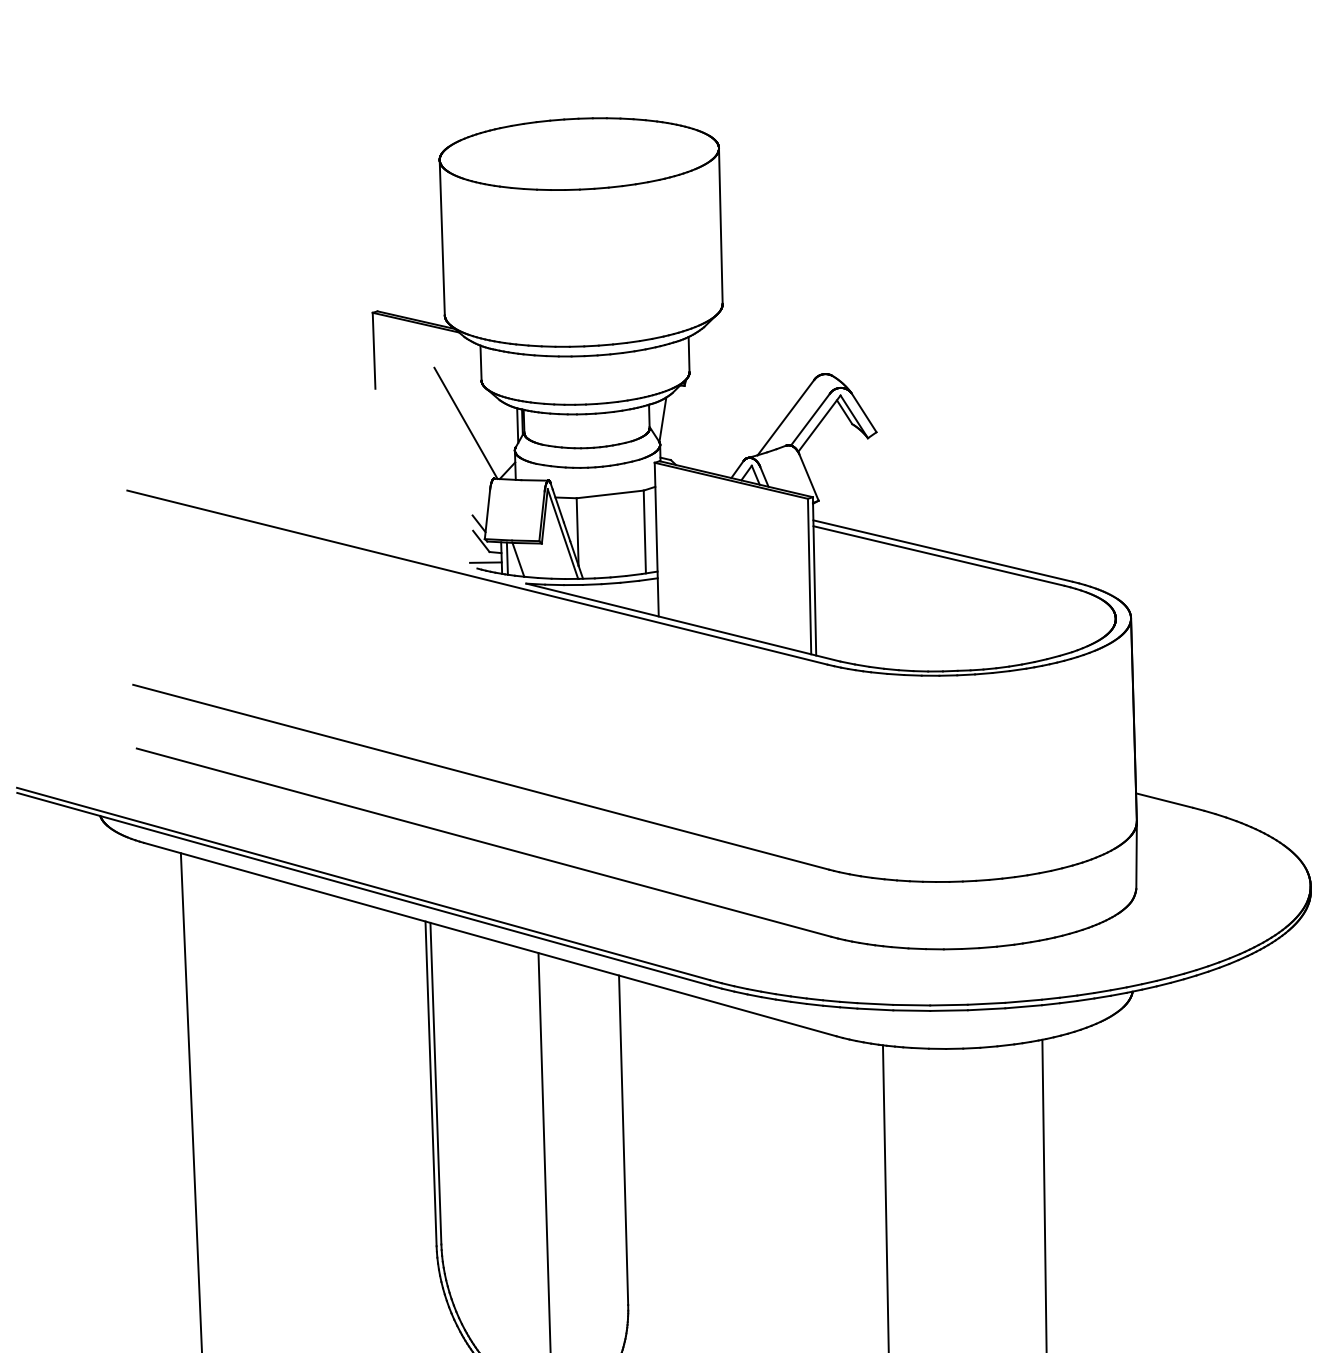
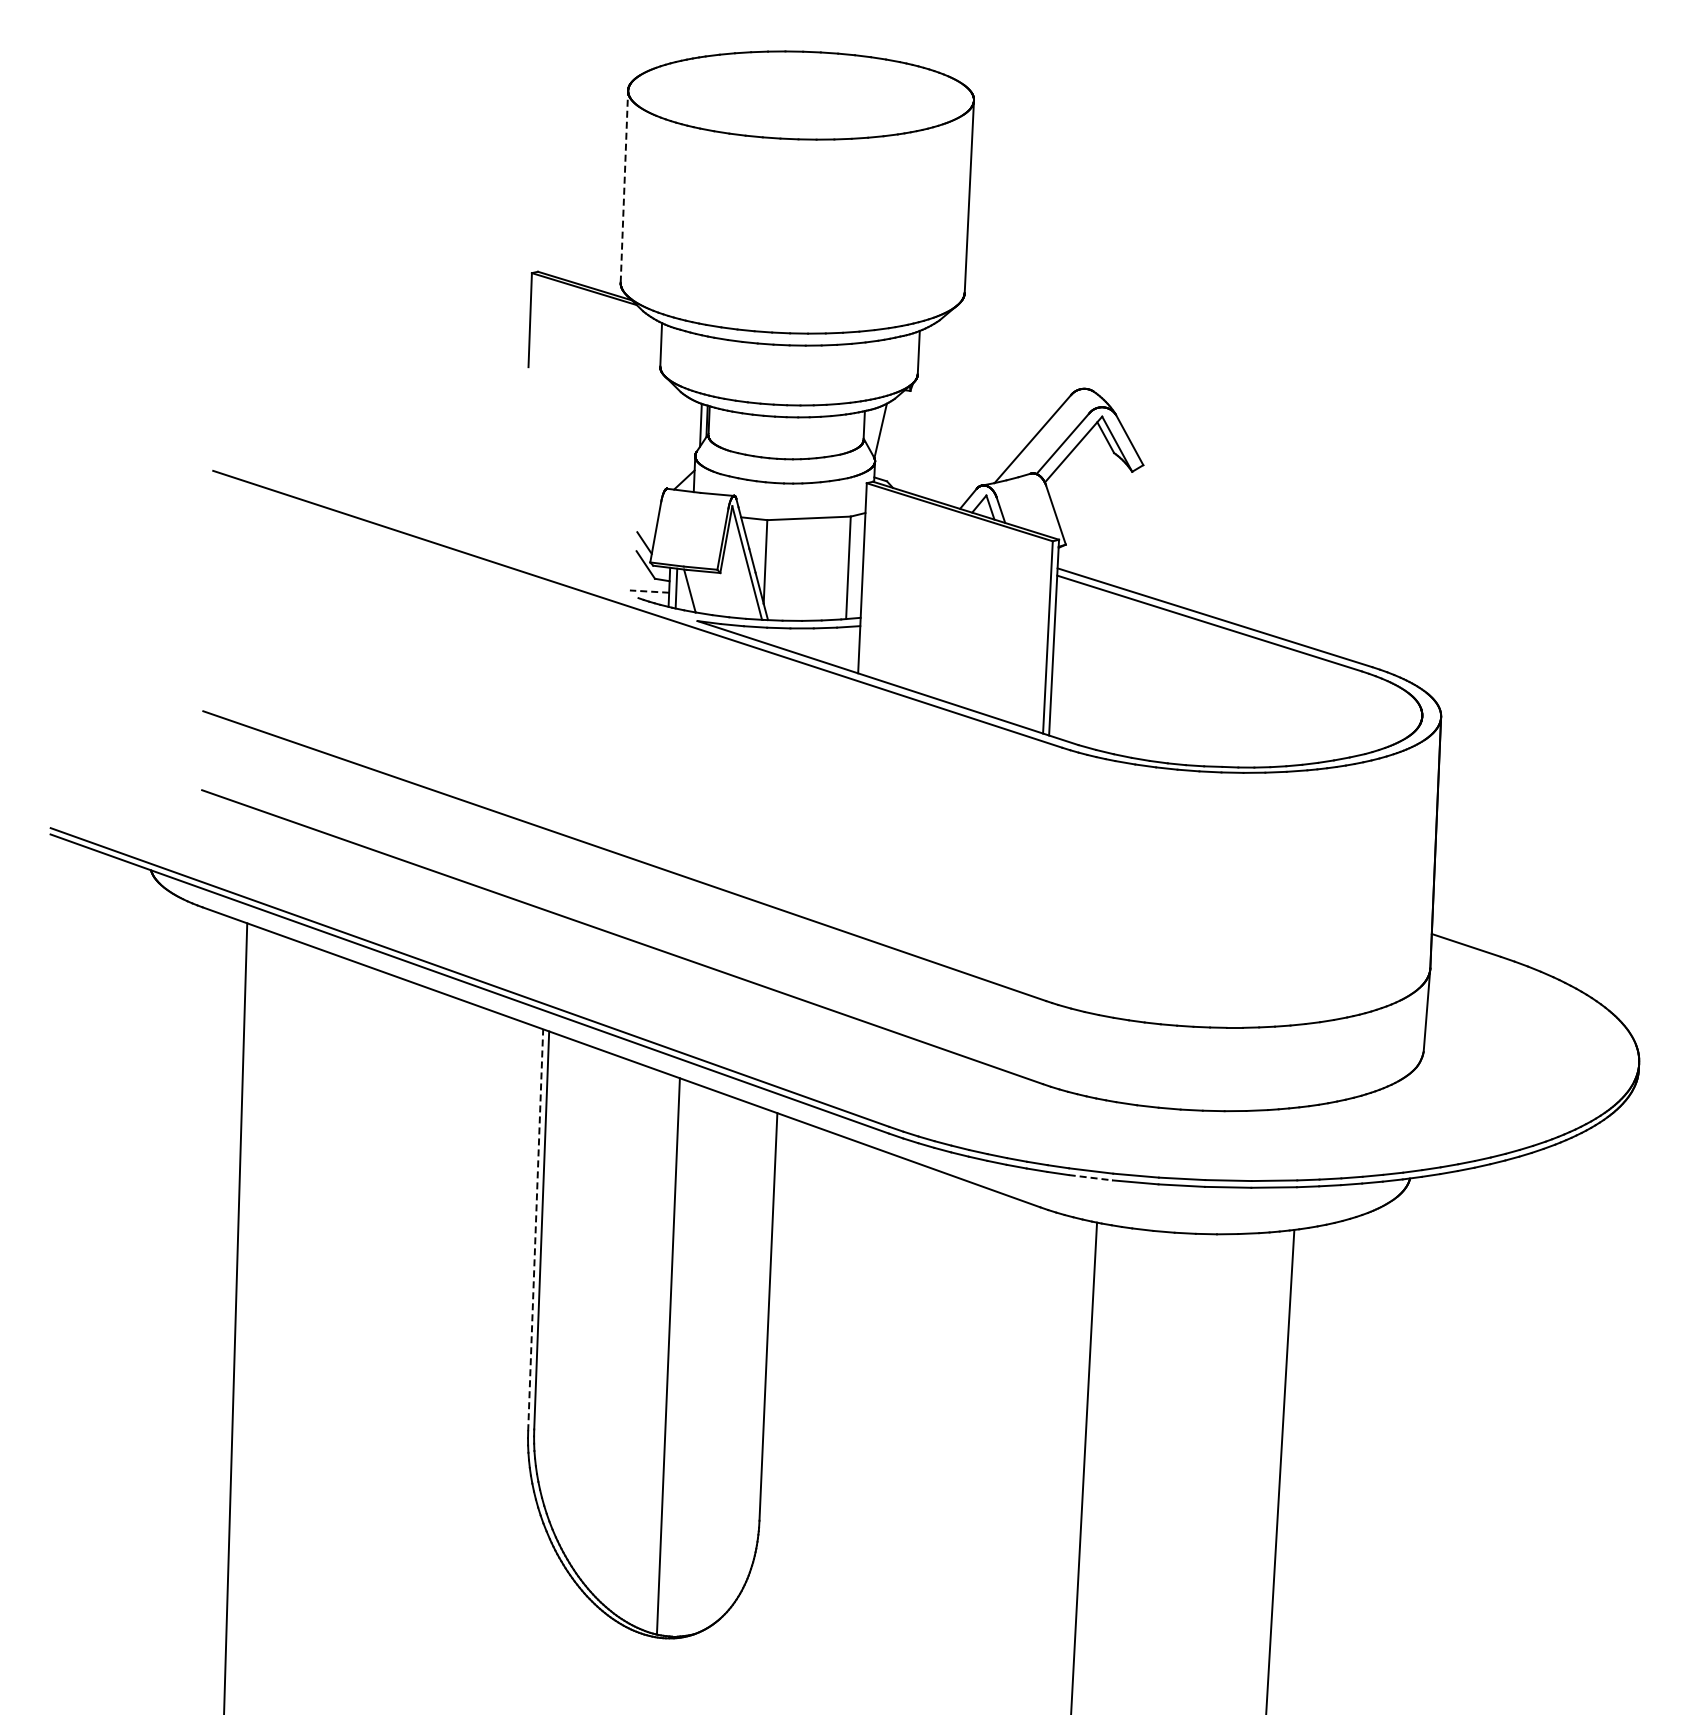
line: (442, 237) -> (624, 186), solid -> dashed
line: (466, 423) -> (637, 417), removed
line: (485, 562) -> (649, 591), solid -> dashed
line: (875, 1009) -> (1091, 1177), solid -> dashed
line: (430, 1083) -> (535, 1229), solid -> dashed

